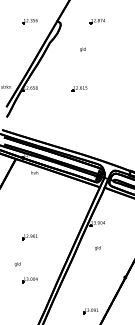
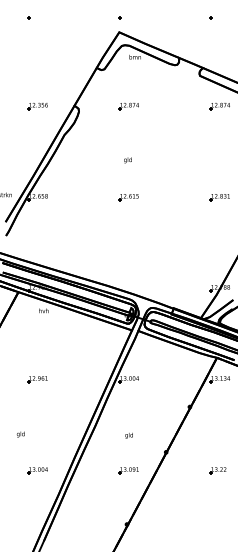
text: (82, 49) -> (127, 160), moved
part: (79, 88) -> (128, 197), moved
part: (30, 236) -> (37, 379), moved
text: (97, 248) -> (128, 435), moved
part: (30, 279) -> (37, 470), moved
part: (90, 310) -> (128, 470), moved

